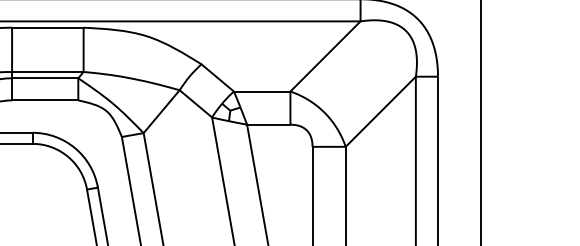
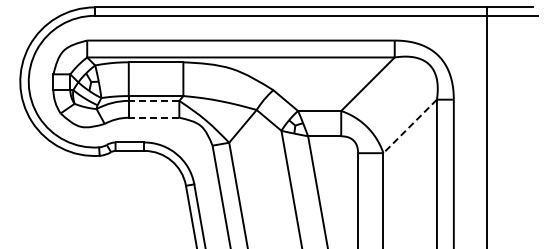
line: (44, 77) -> (153, 100), solid -> dashed
line: (44, 100) -> (153, 117), solid -> dashed
line: (381, 111) -> (410, 126), solid -> dashed

